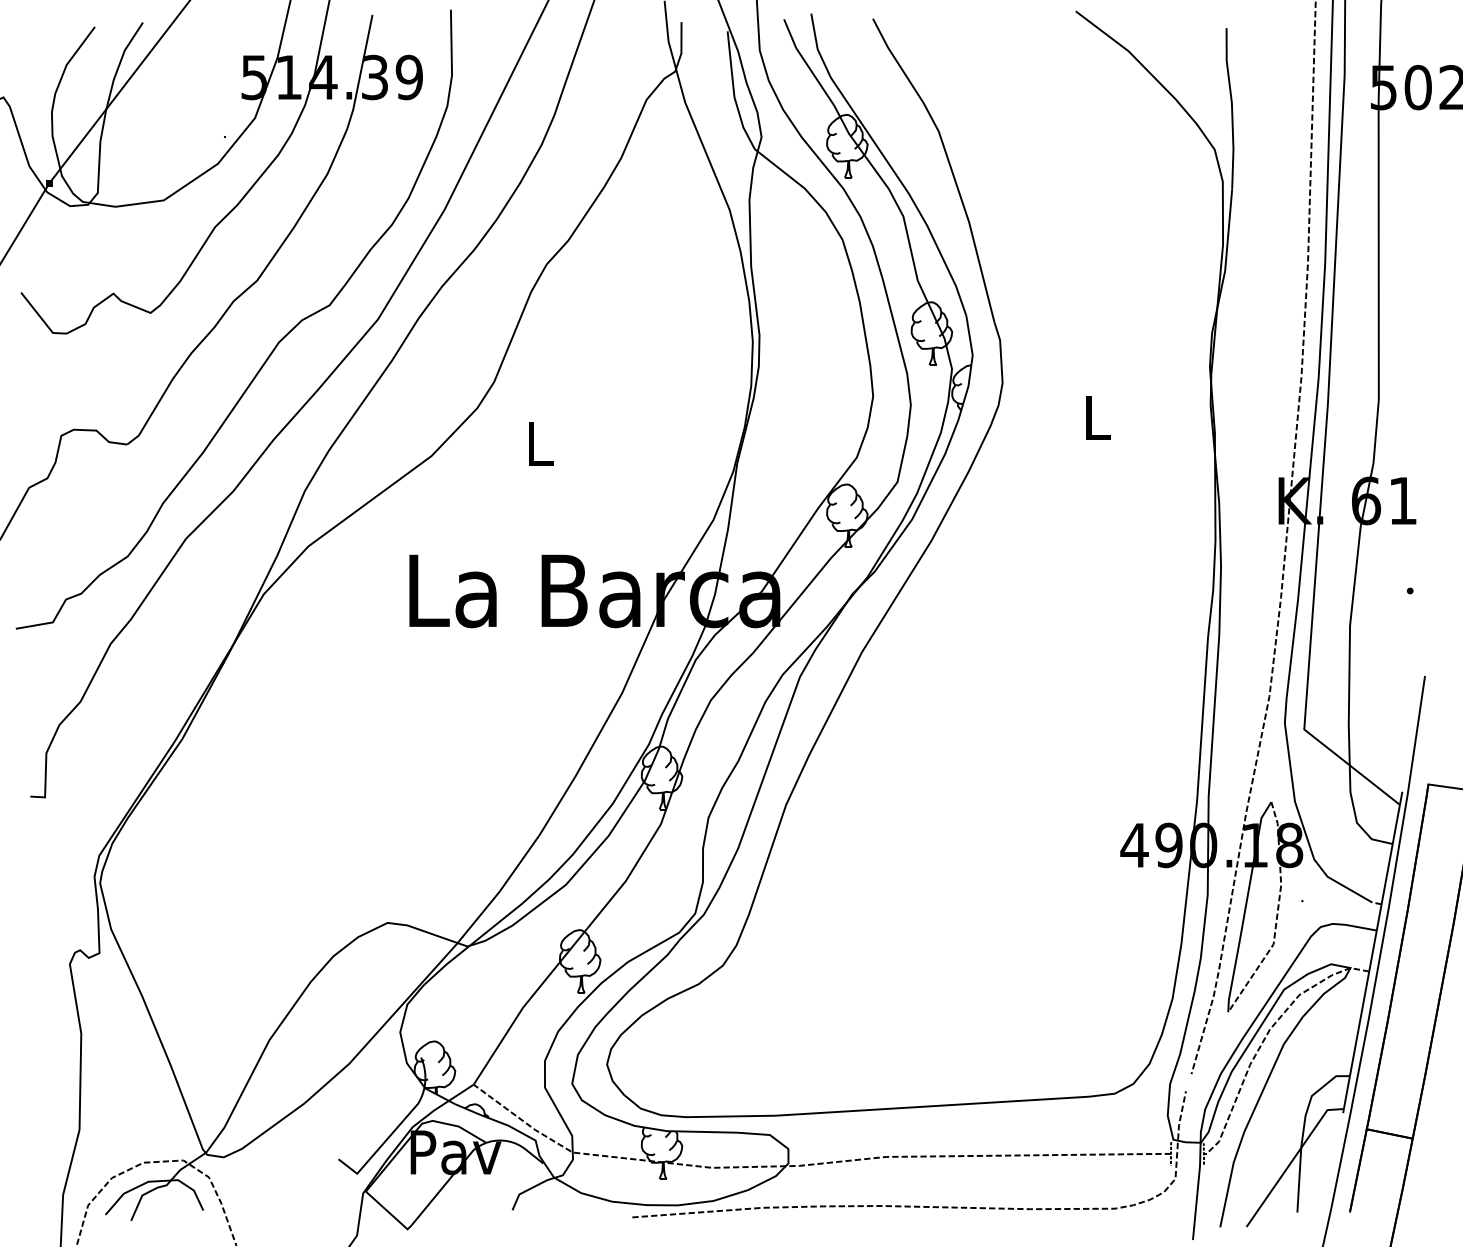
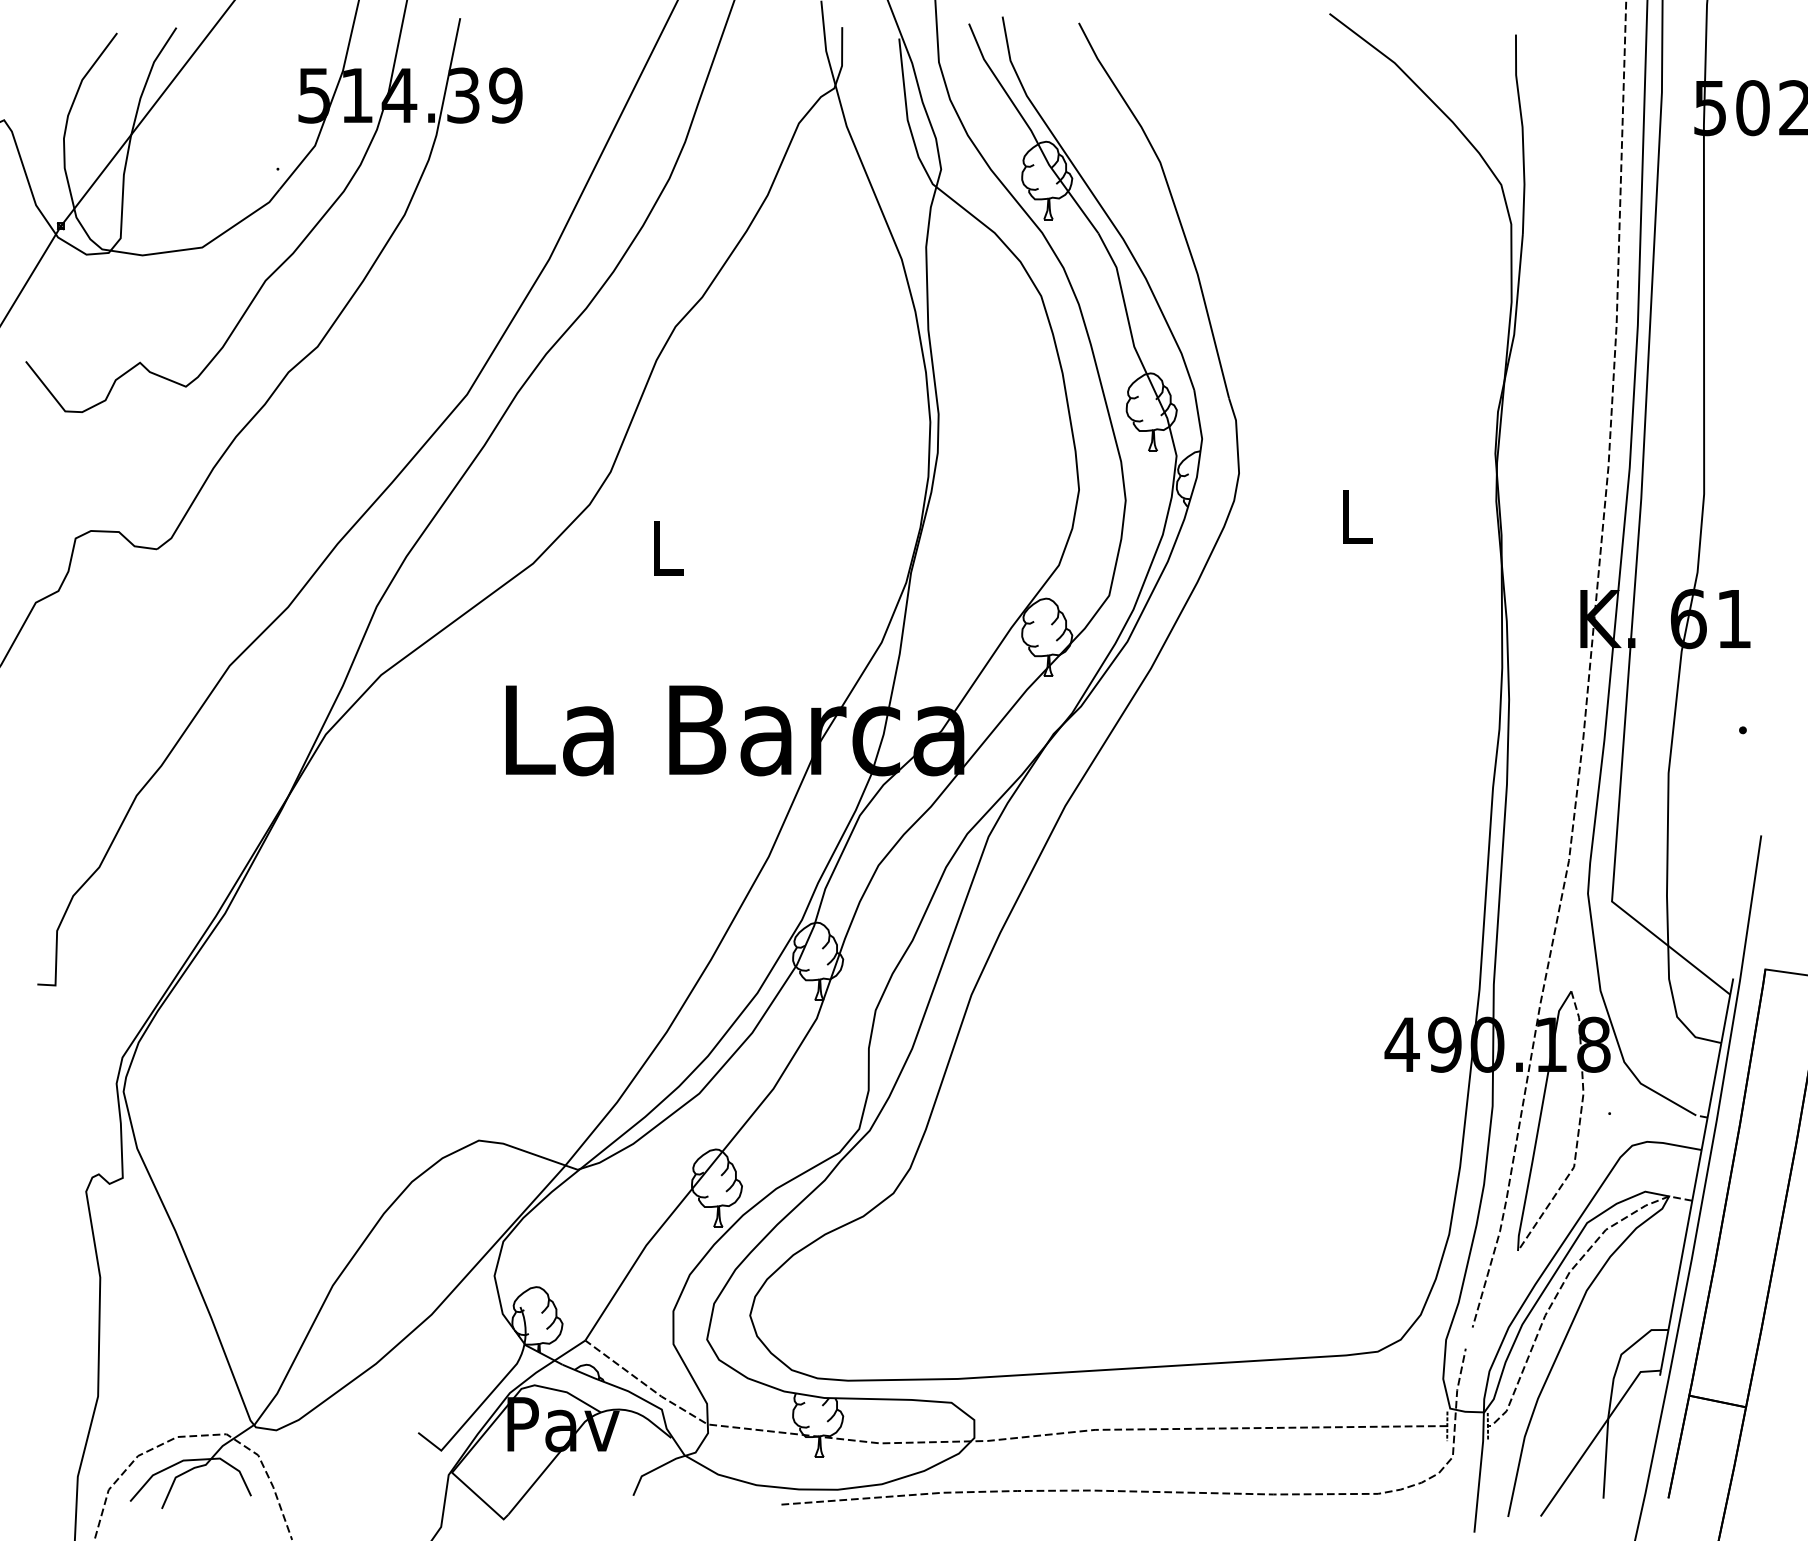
curve: (275, 345) -> (340, 426), removed

